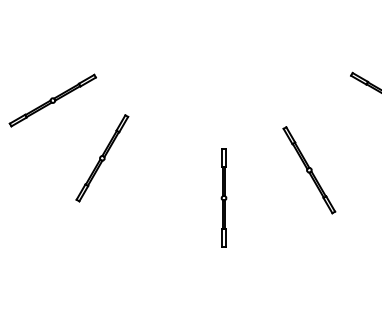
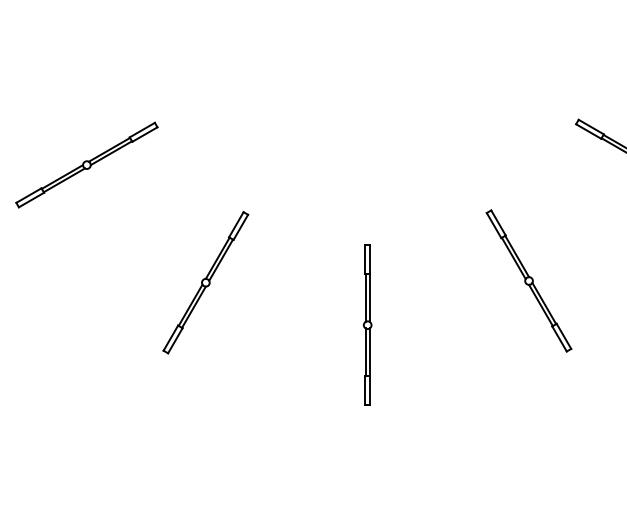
part: (102, 158) -> (206, 283), moved
part: (309, 170) -> (529, 281), moved

